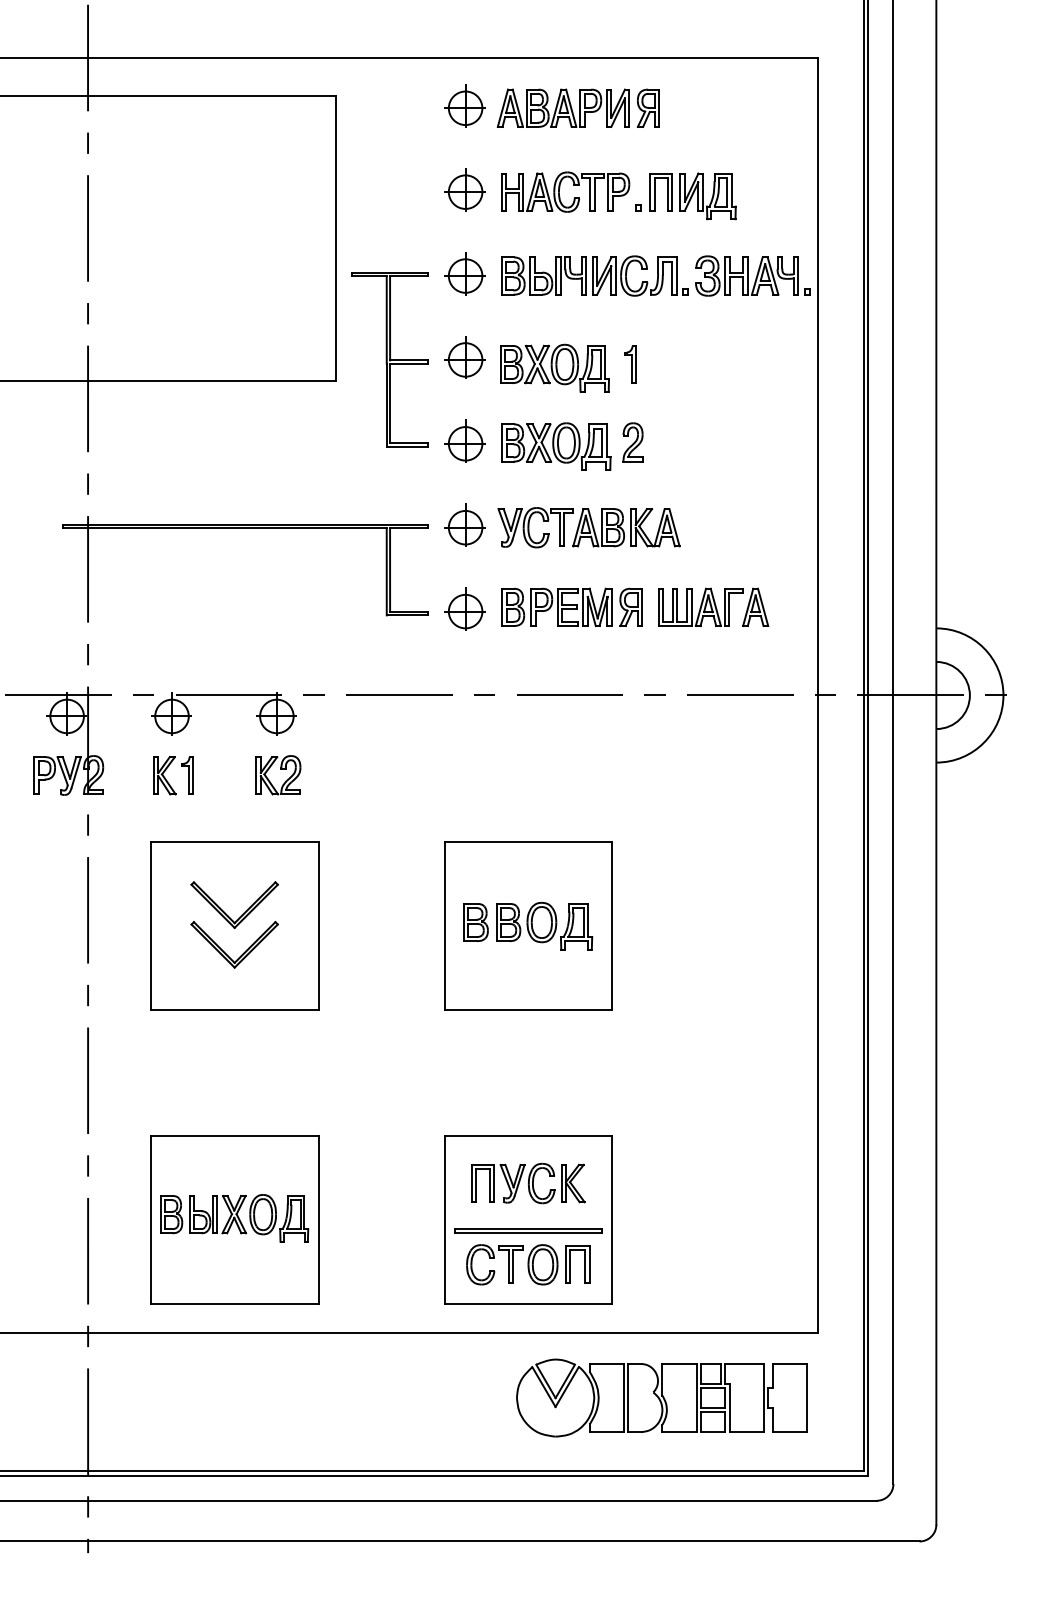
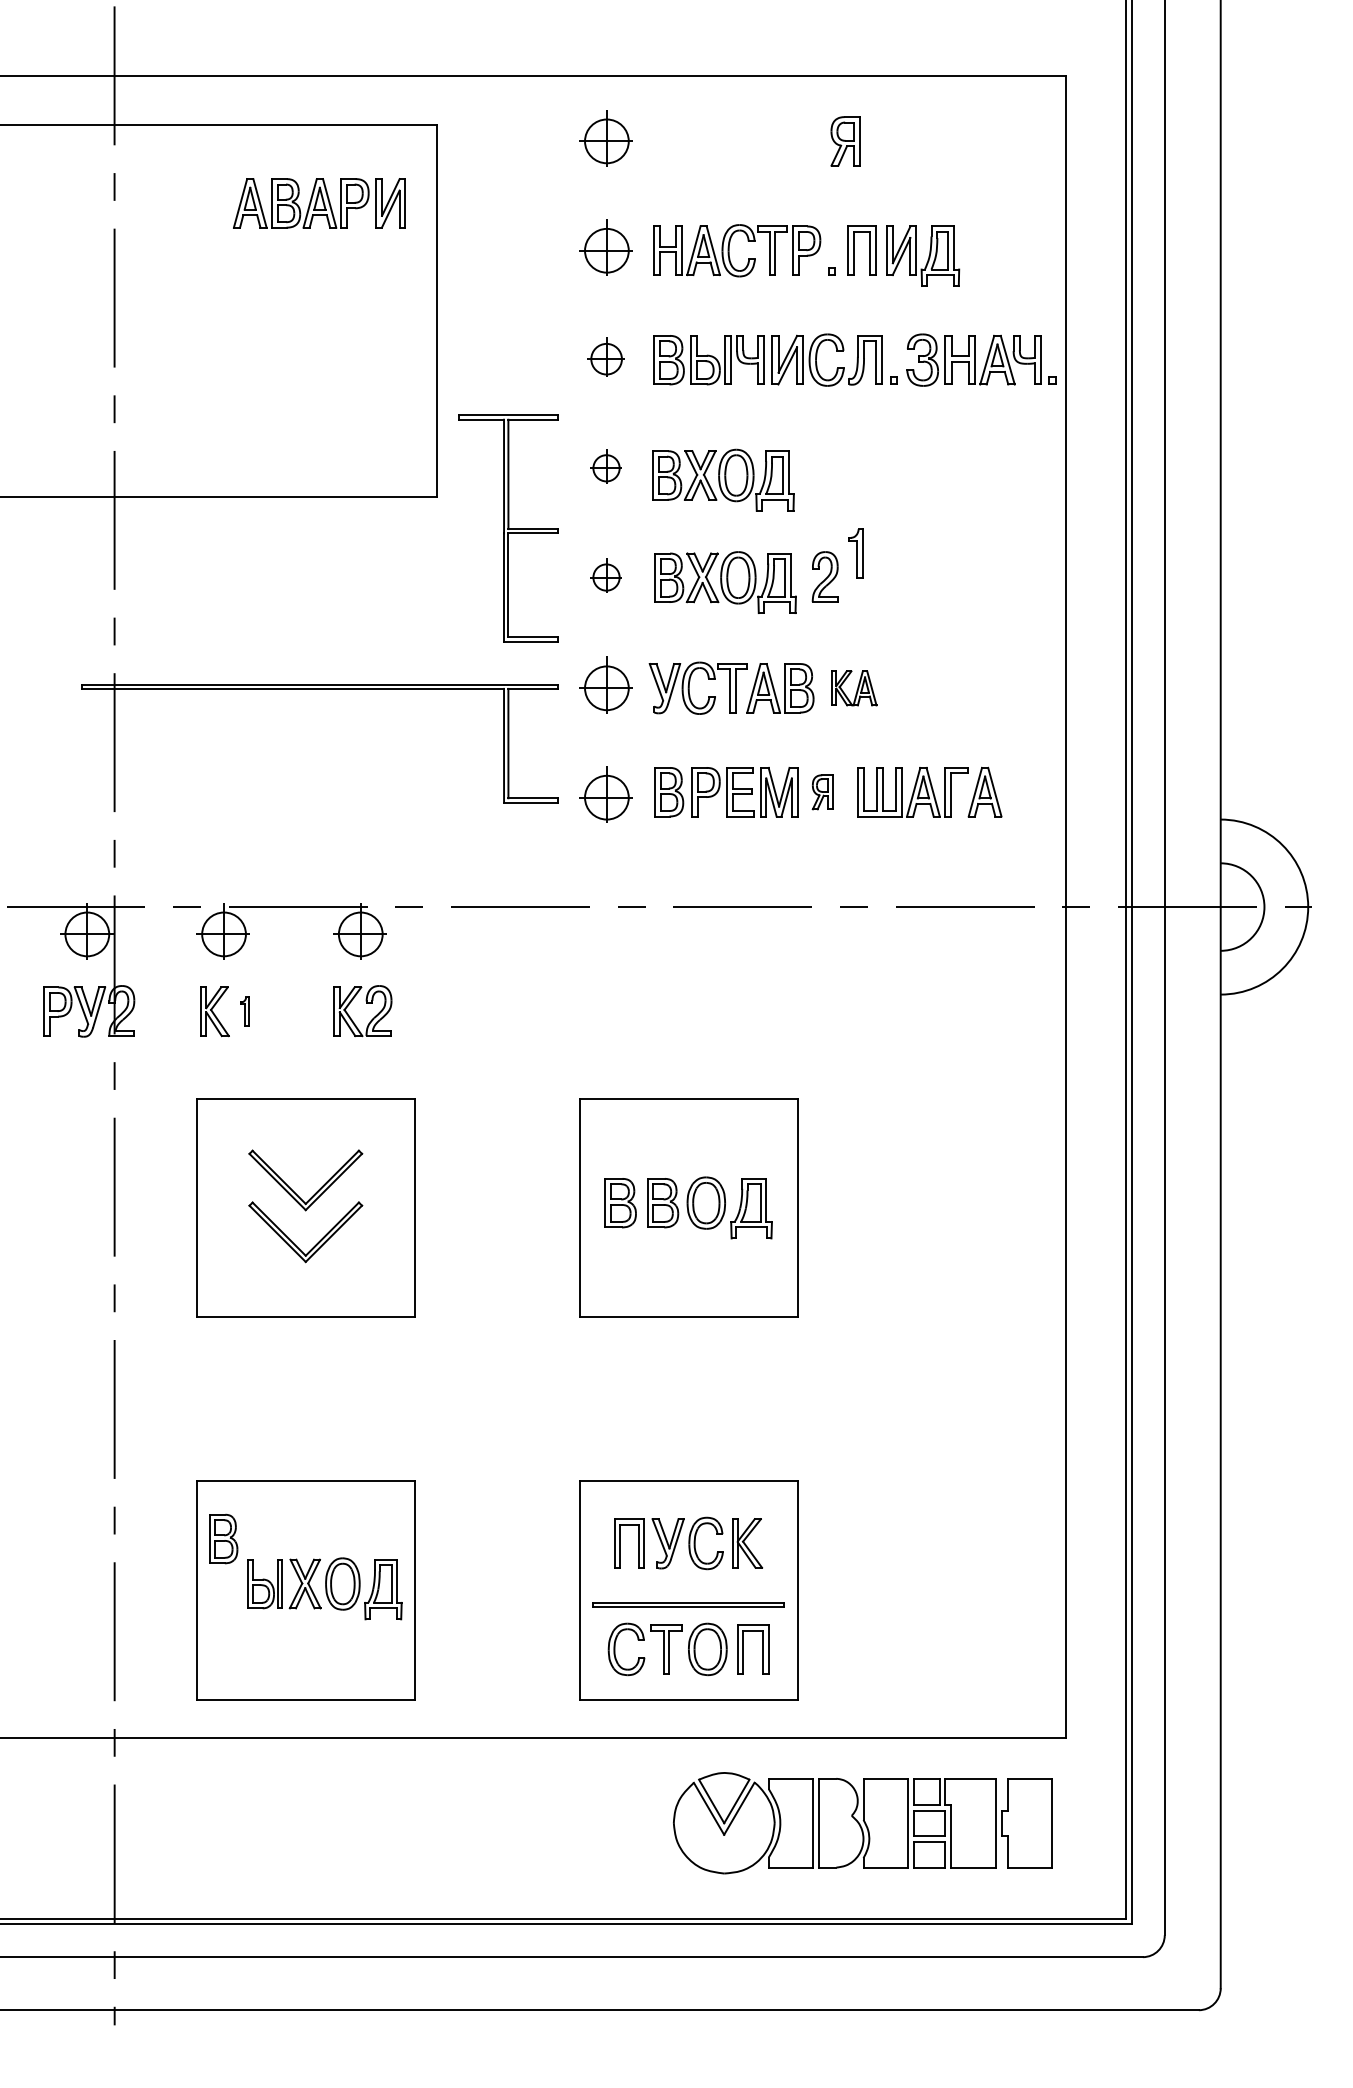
part: (563, 108) -> (319, 203), moved
part: (464, 273) -> (605, 356), size x0.7
part: (464, 357) -> (605, 466), size x0.6
part: (390, 359) -> (508, 528), moved
part: (630, 364) -> (855, 553), moved
part: (464, 441) -> (605, 575), size x0.6
part: (655, 527) -> (854, 688), size x0.7
part: (630, 607) -> (822, 792), size x0.7
part: (187, 775) -> (244, 1011), size x0.6
part: (171, 1214) -> (223, 1538), moved

